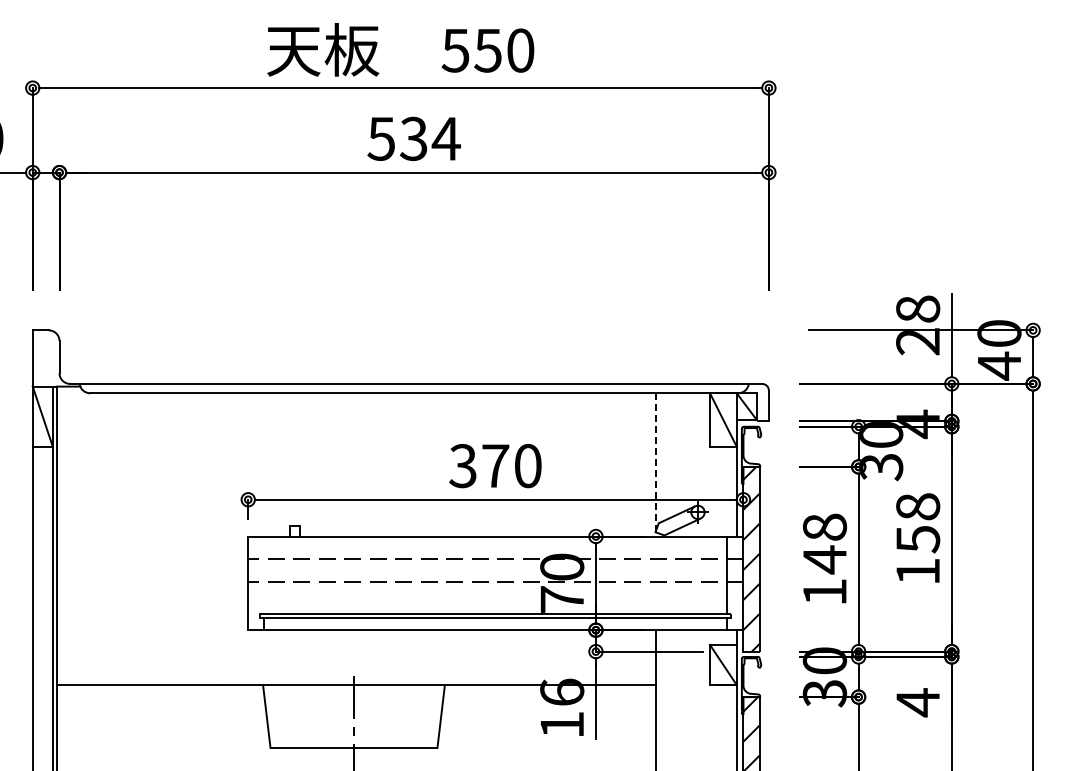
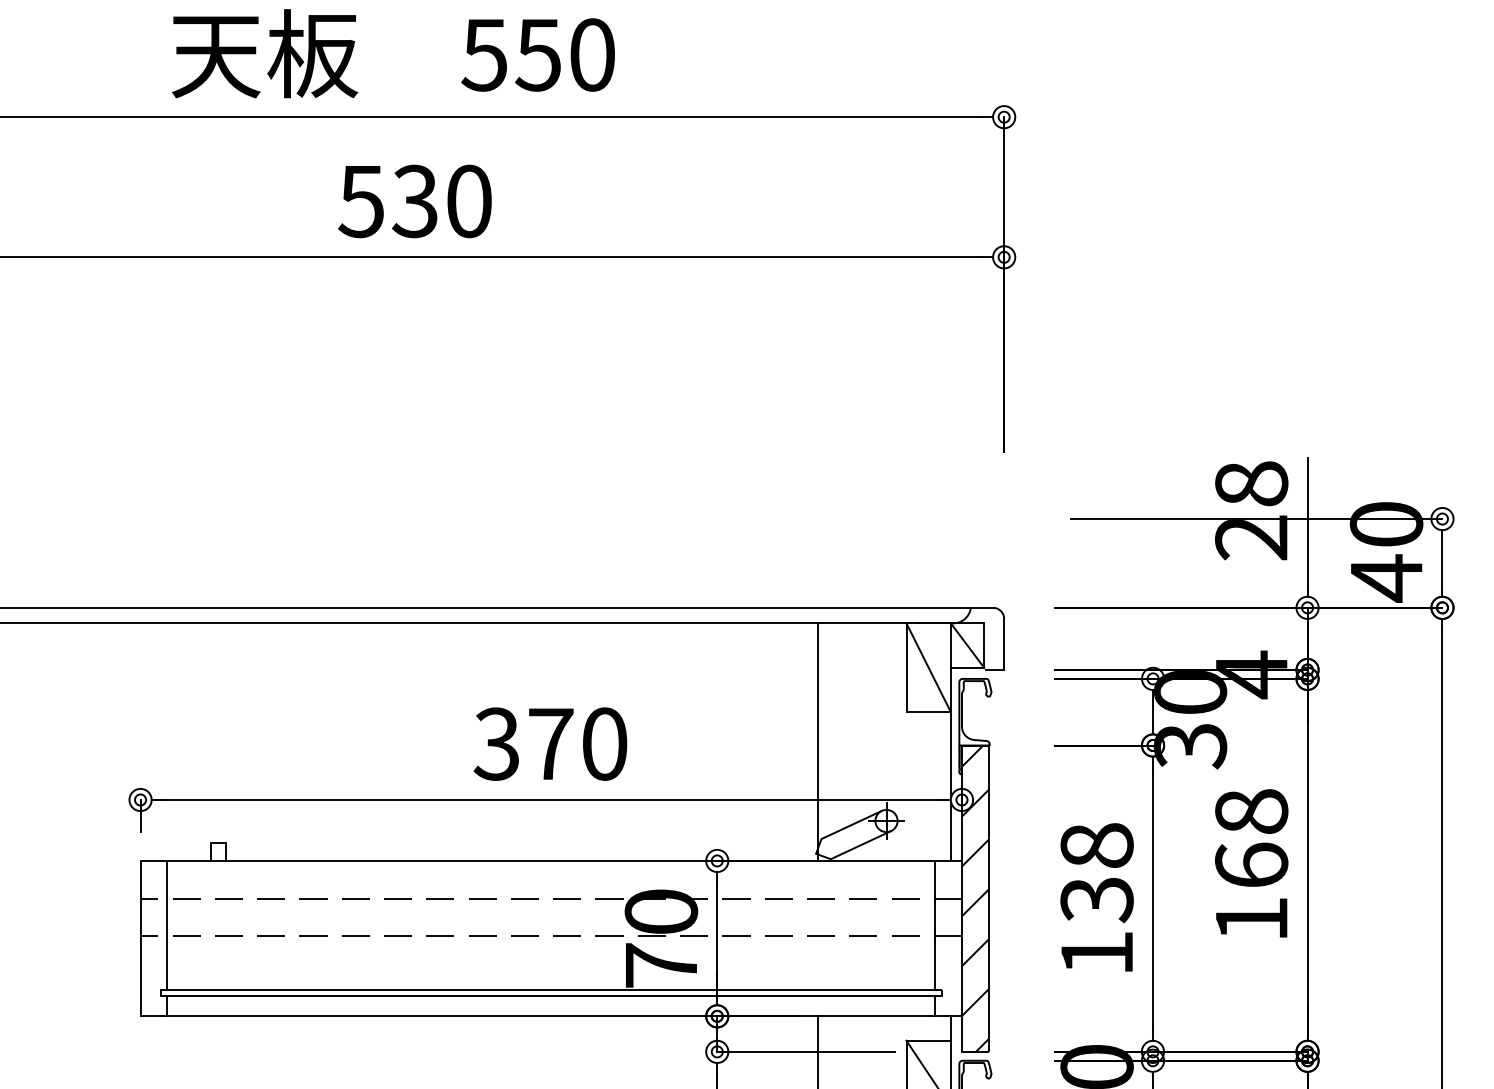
text: (445, 138) -> (467, 200), 534 -> 530
line: (656, 464) -> (817, 741), dashed -> solid
text: (918, 539) -> (1252, 865), 158 -> 168
text: (824, 559) -> (1096, 899), 148 -> 138
line: (264, 575) -> (167, 925), added

